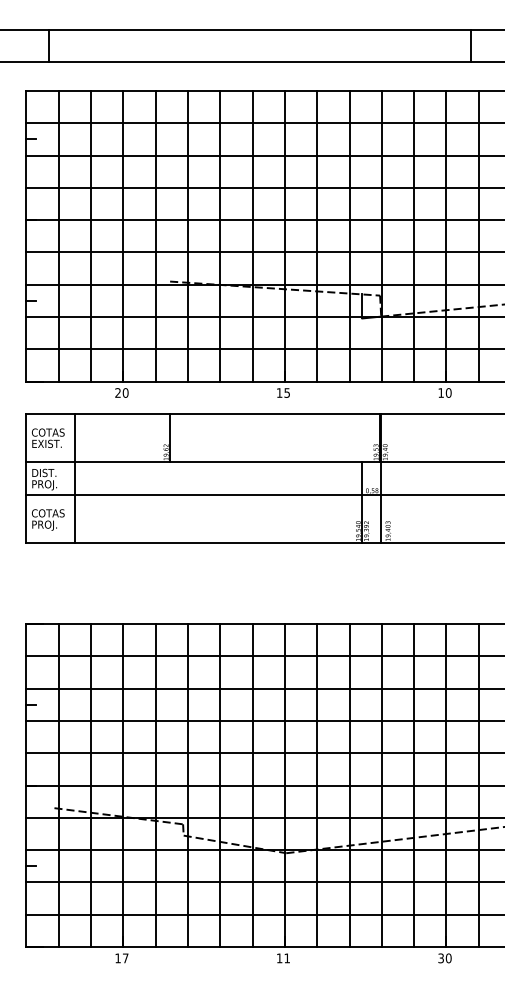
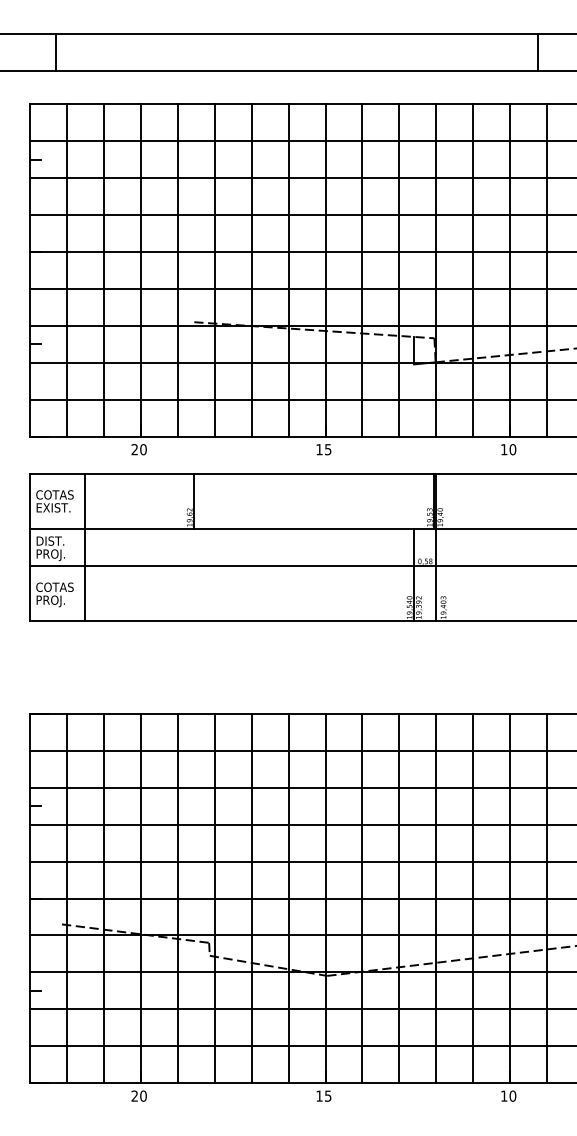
text: (121, 957) -> (138, 1095), 17 -> 20
text: (287, 957) -> (328, 1095), 11 -> 15
text: (441, 957) -> (504, 1095), 30 -> 10

